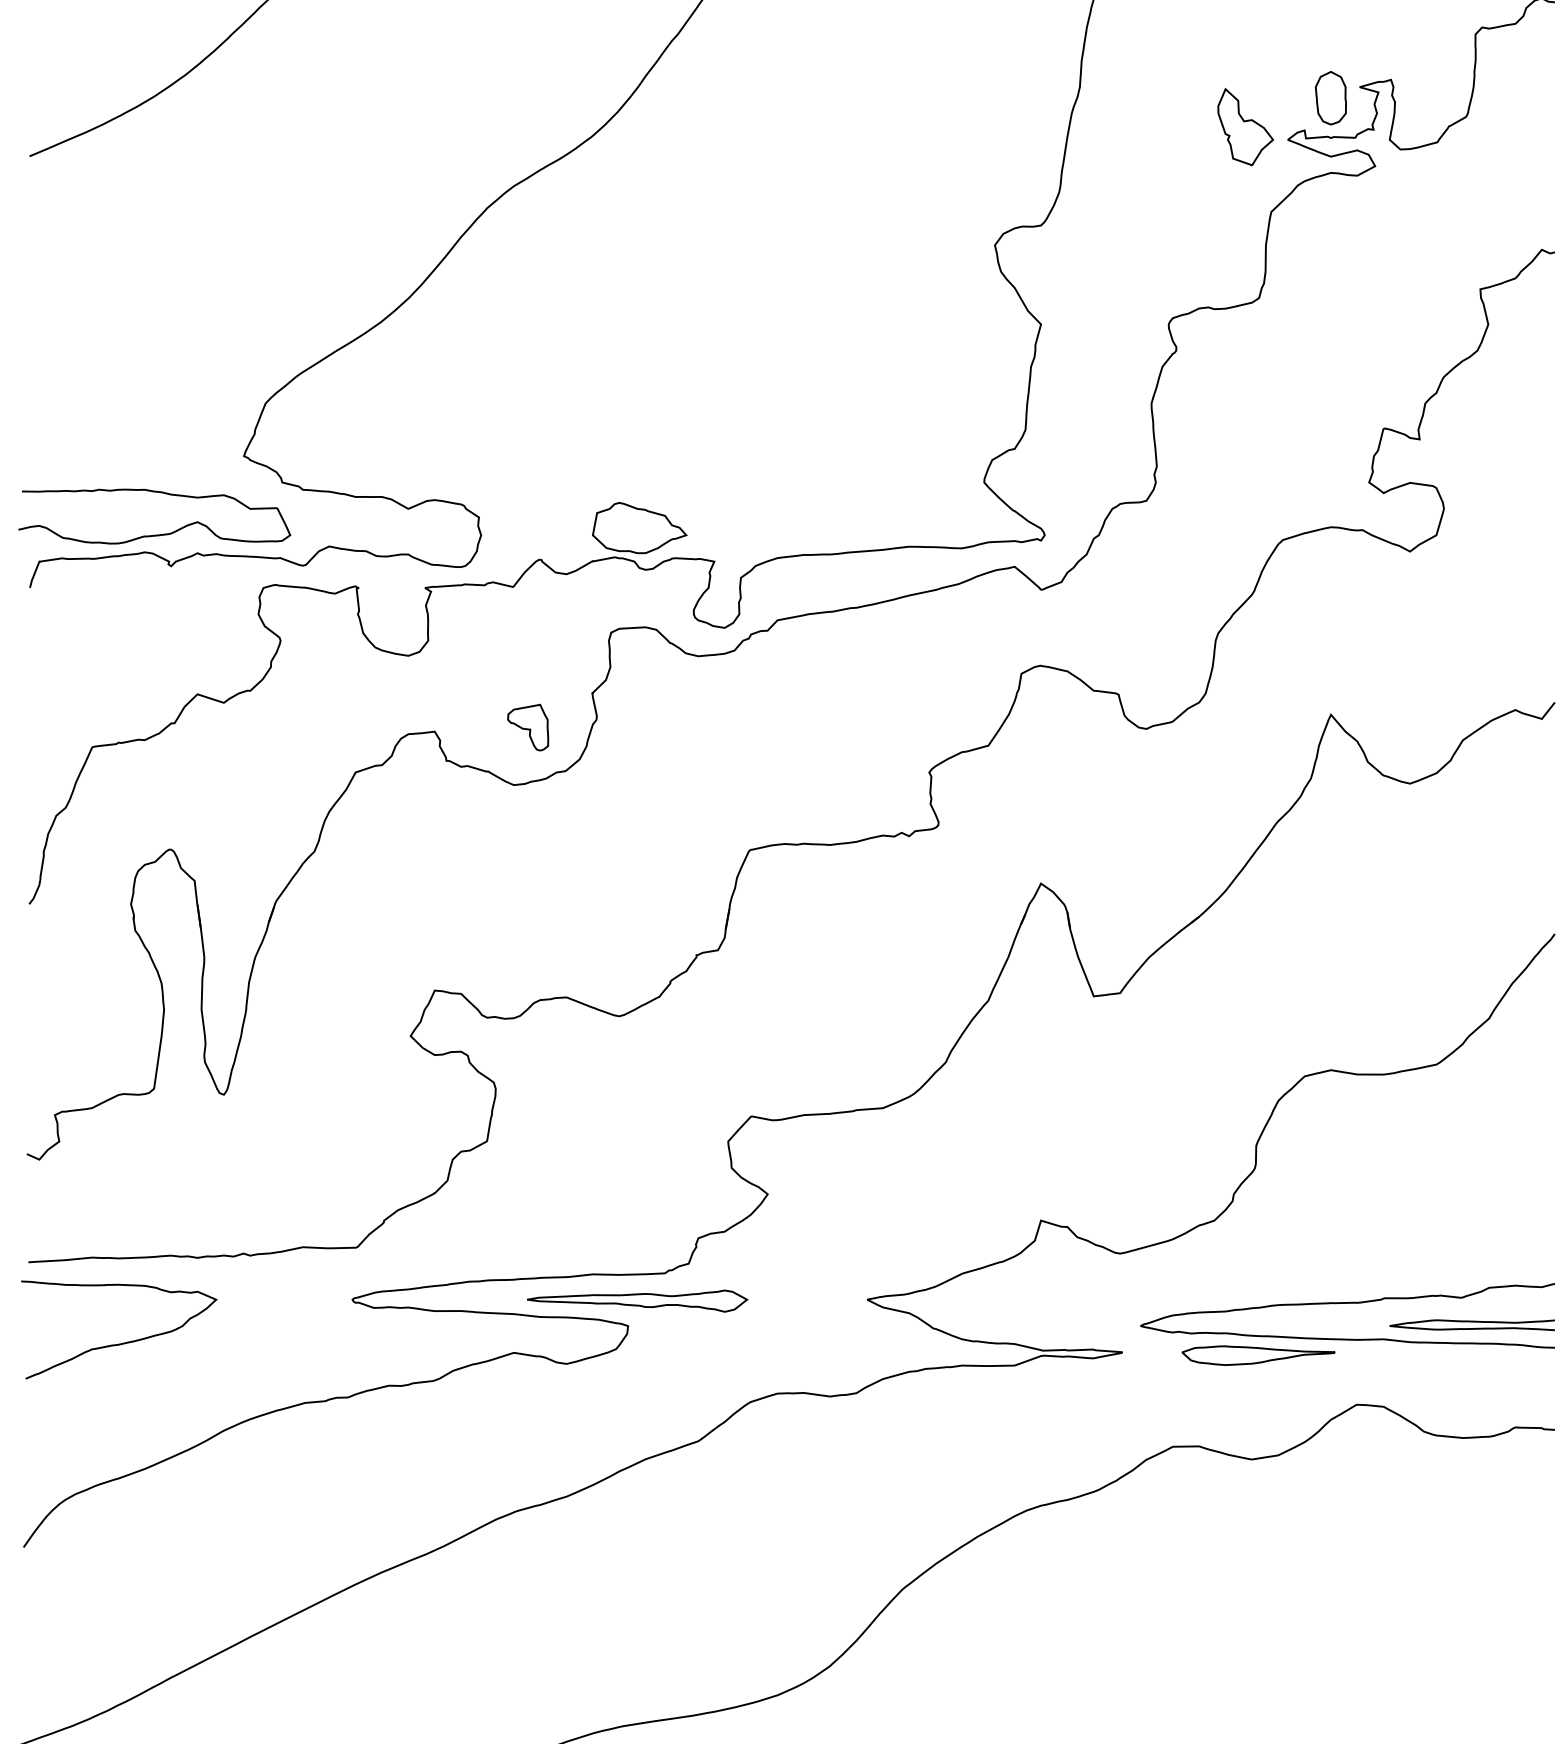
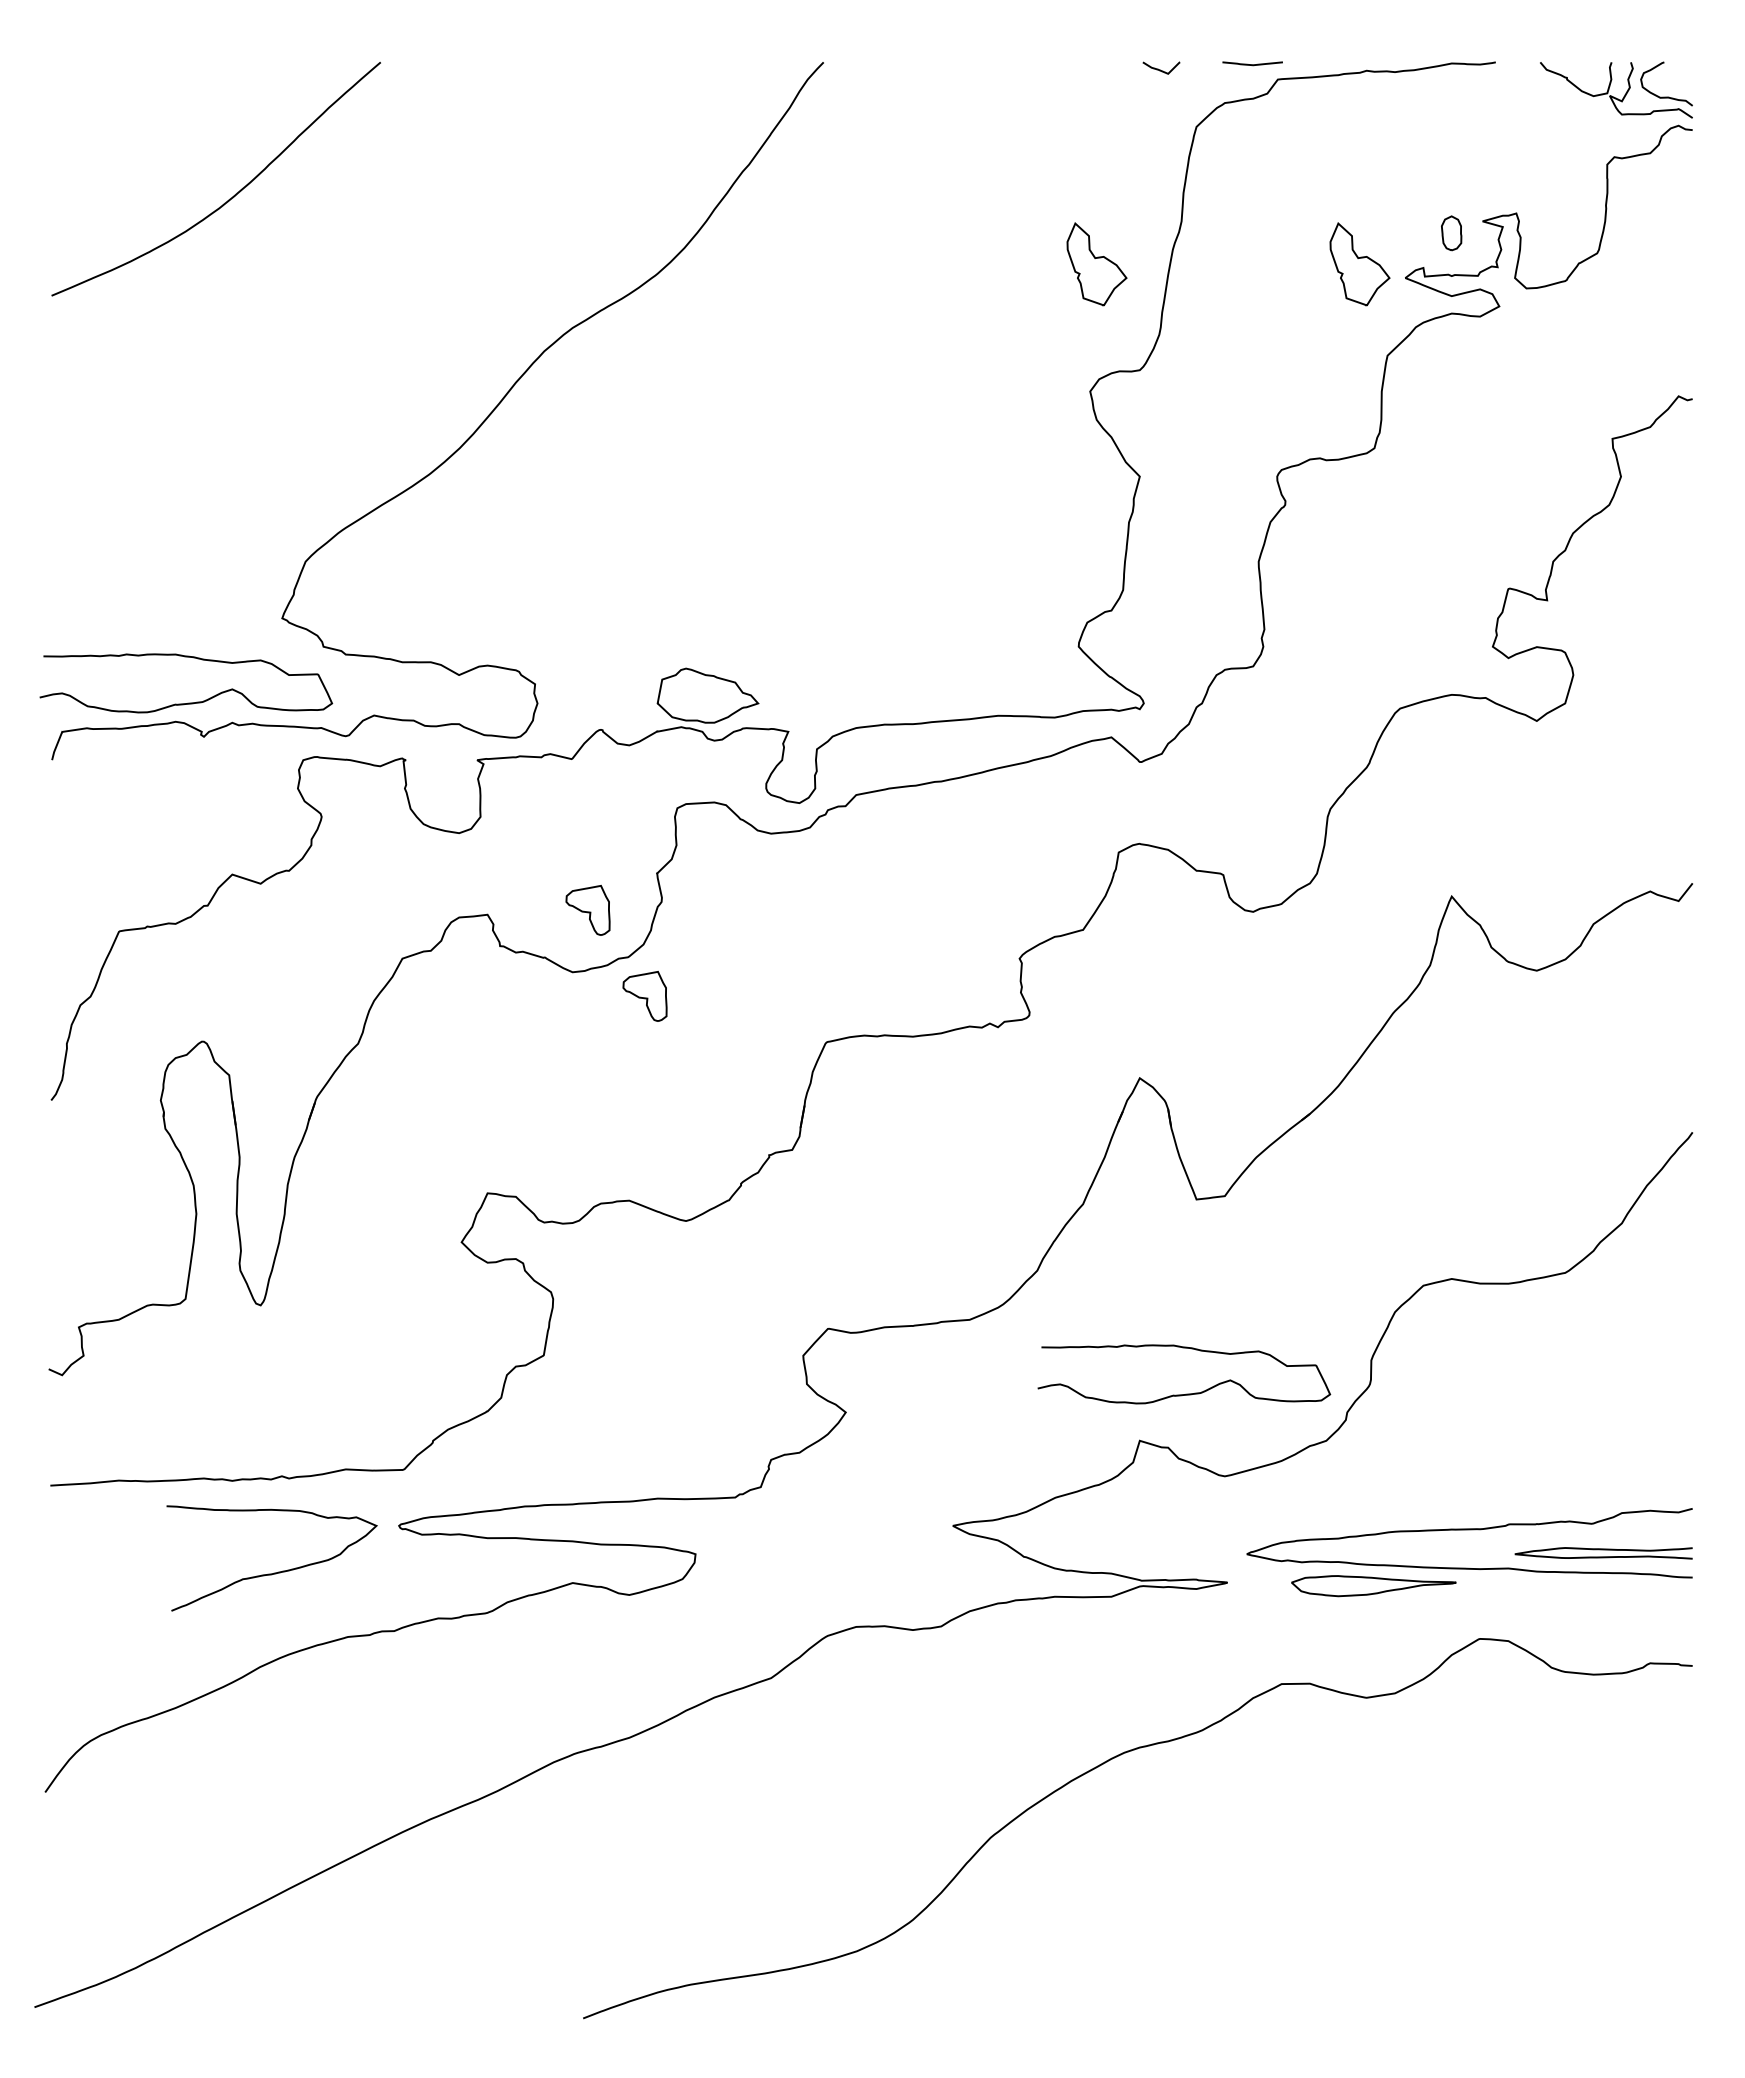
part: (1330, 98) -> (1451, 233), size x0.6
part: (1000, 127) -> (1096, 264), added
part: (580, 807) -> (644, 996), added
curve: (1084, 1176) -> (1186, 1393), added
part: (637, 1301) -> (705, 1527), removed
curve: (121, 1343) -> (274, 1572), moved

